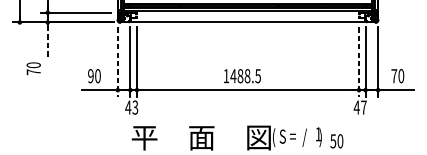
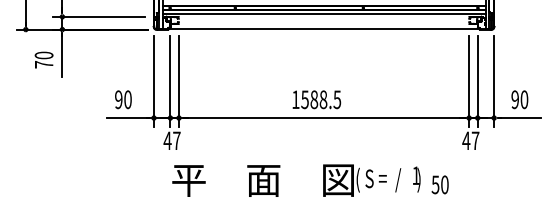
line: (47, 42) -> (62, 55), dashed -> solid
line: (117, 62) -> (153, 81), dashed -> solid
line: (359, 62) -> (469, 81), dashed -> solid
text: (33, 68) -> (43, 59), moved
text: (233, 75) -> (304, 99), 1488.5 -> 1588.5
text: (394, 75) -> (515, 99), 70 -> 90
text: (135, 107) -> (176, 140), 43 -> 47

